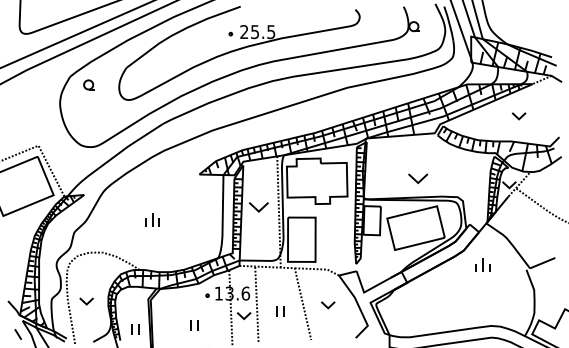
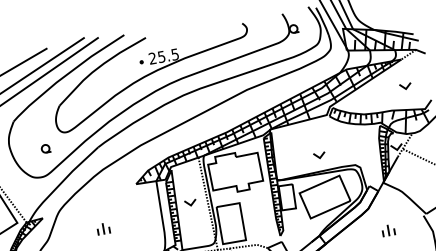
part: (88, 84) -> (45, 148), moved
part: (518, 116) -> (405, 86), moved
part: (417, 178) -> (319, 155), size x0.71
part: (258, 207) -> (190, 203), size x0.71
part: (482, 264) -> (388, 230), moved

